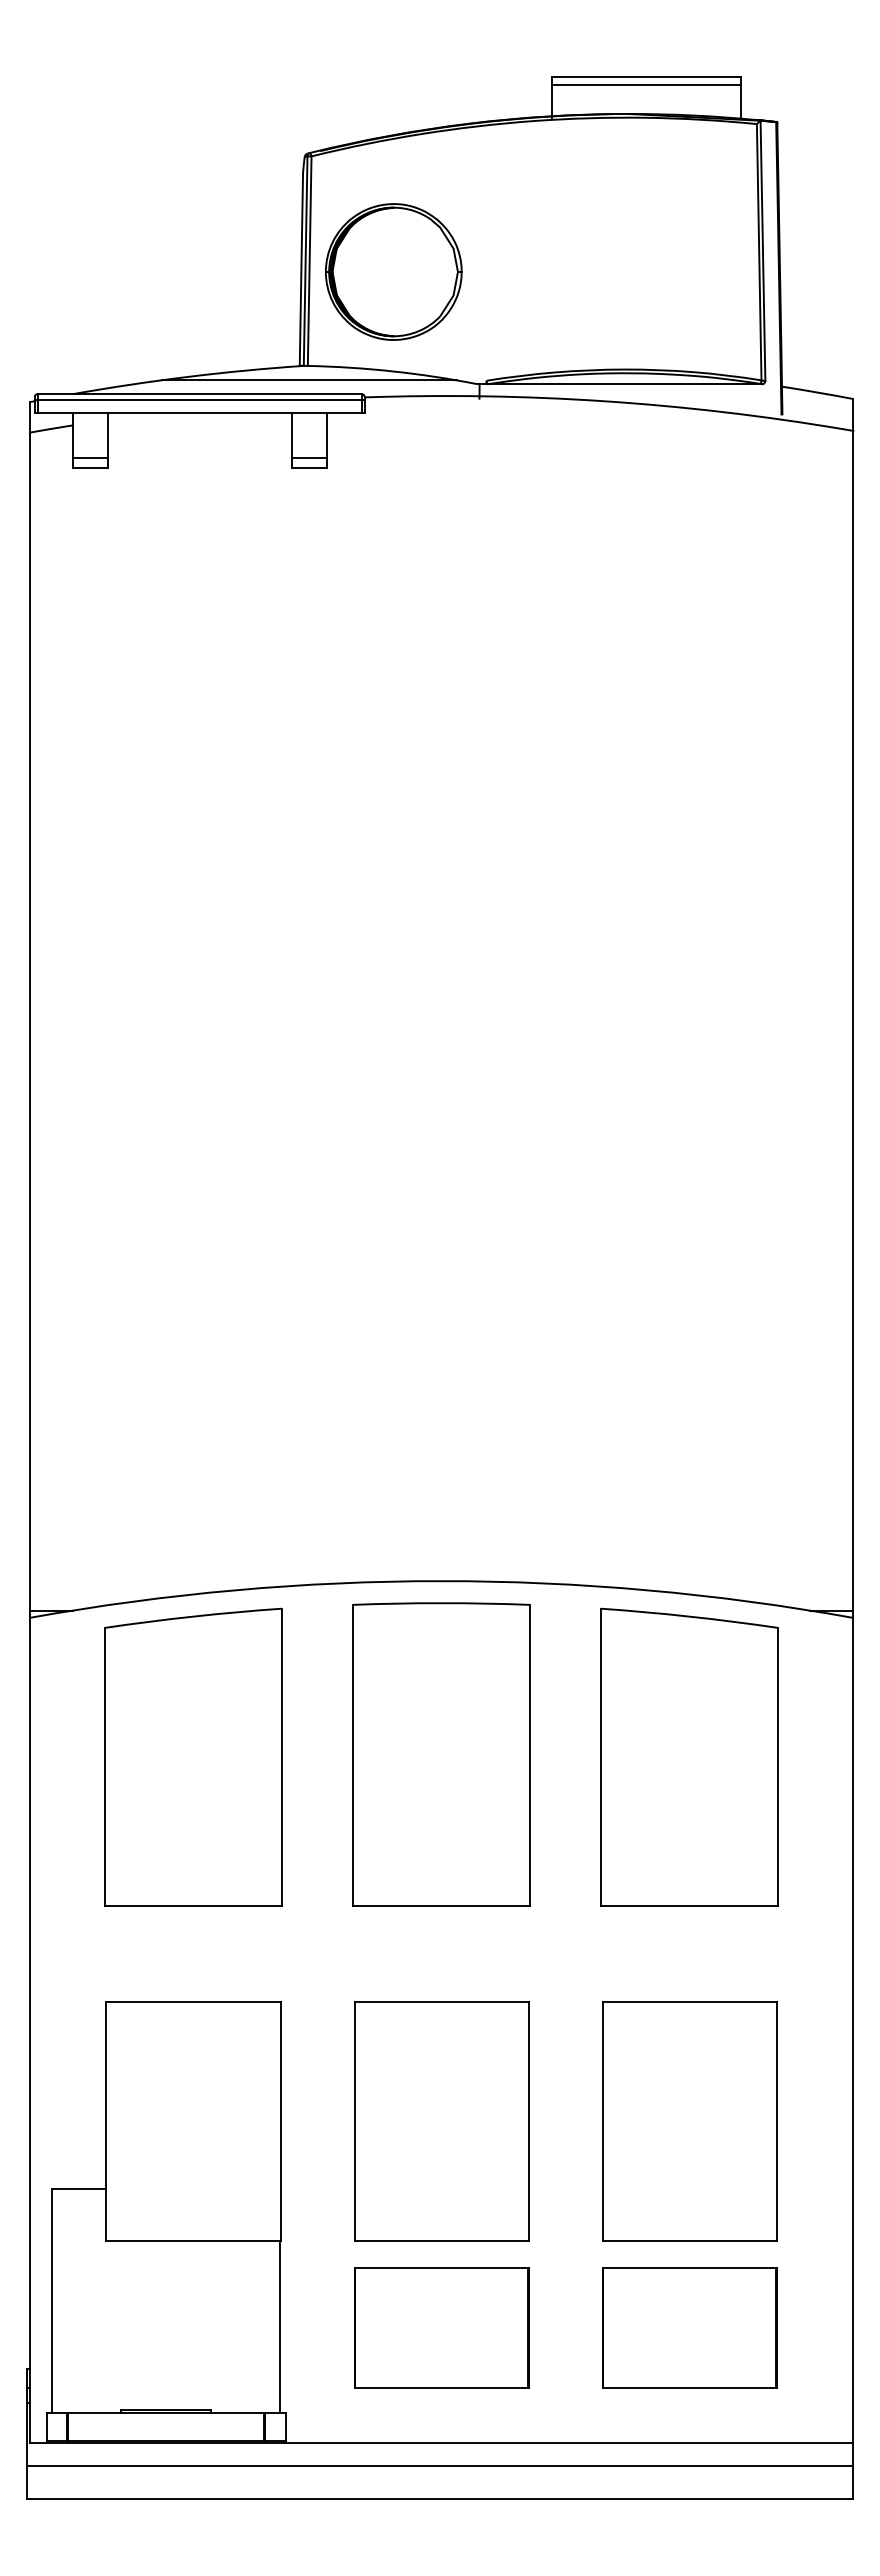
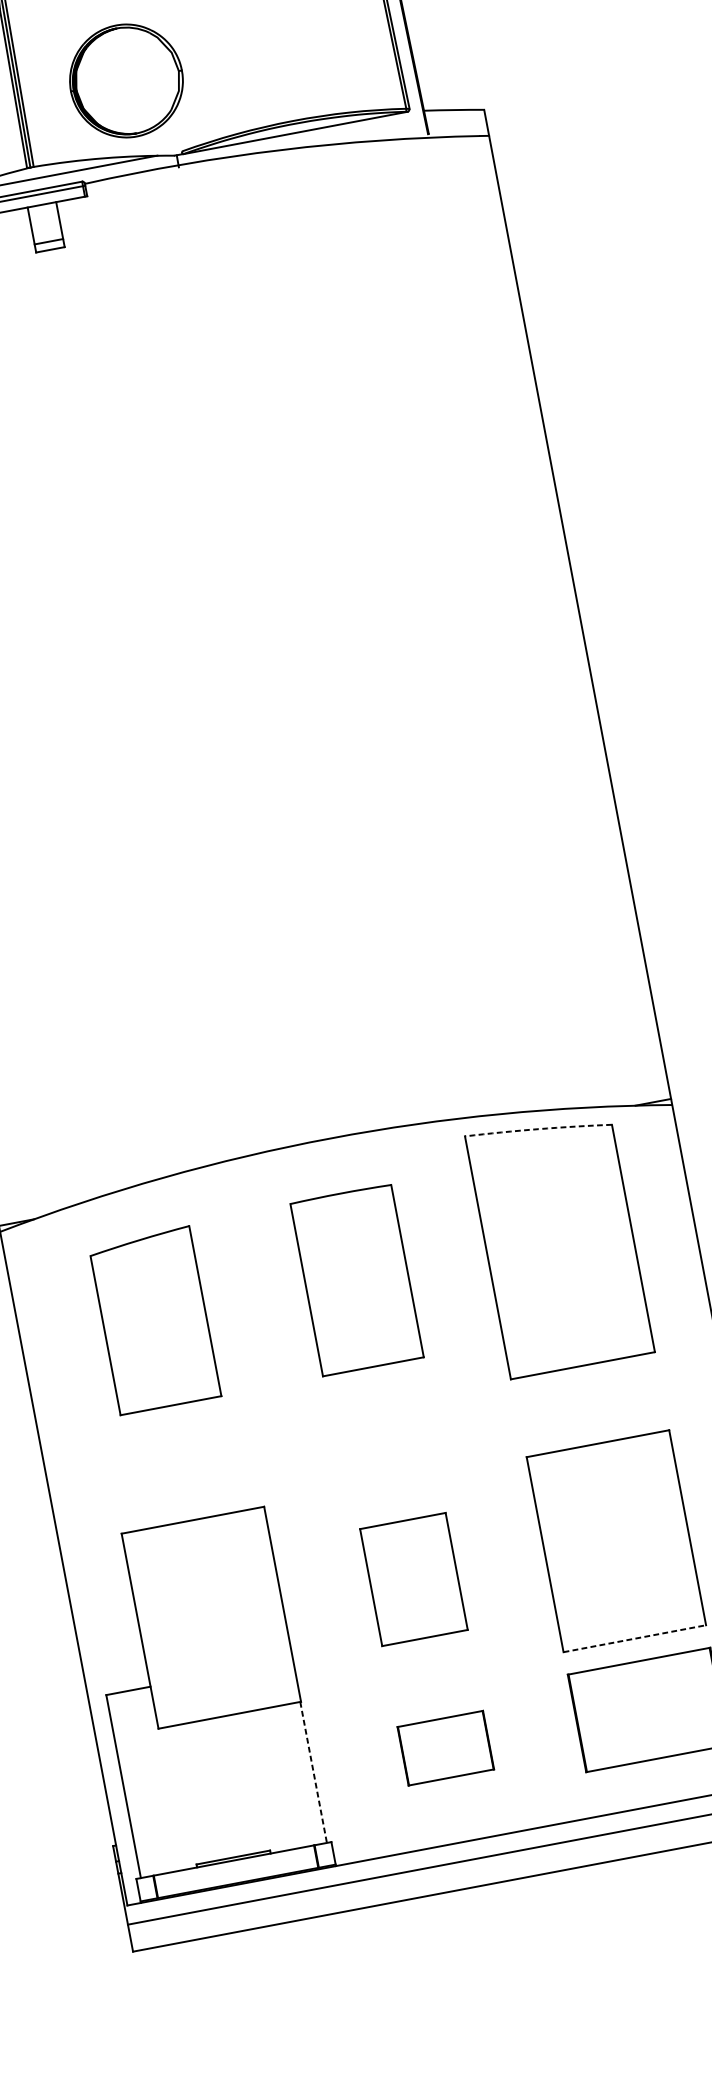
part: (393, 271) -> (126, 80), moved
arc: (689, 1616) -> (538, 1129), solid -> dashed
part: (441, 1754) -> (357, 1280), size x0.7
part: (193, 1756) -> (154, 1319), size x0.7
part: (441, 2121) -> (413, 1579), size x0.6
line: (690, 2240) -> (635, 1638), solid -> dashed
line: (280, 2327) -> (313, 1772), solid -> dashed
part: (441, 2327) -> (445, 1747), size x0.6

